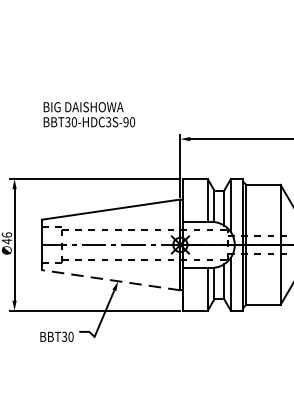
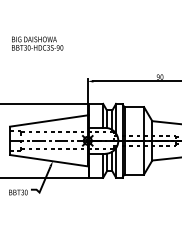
text: (89, 114) -> (37, 43), moved
line: (110, 279) -> (48, 160), dashed -> solid

